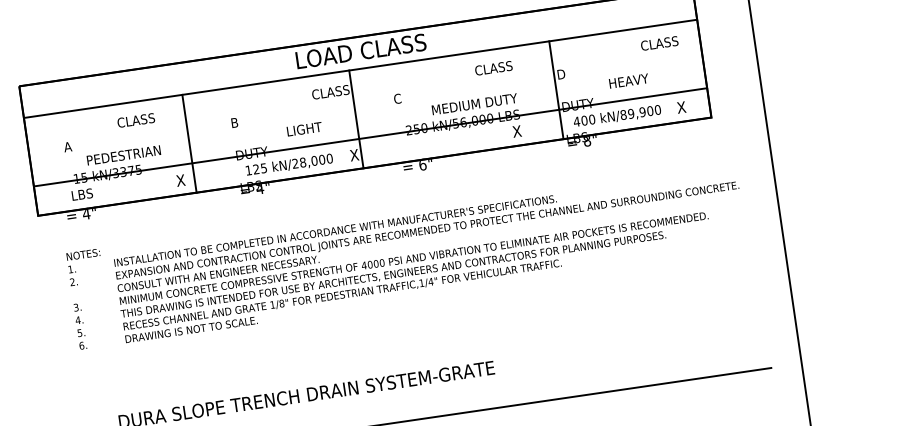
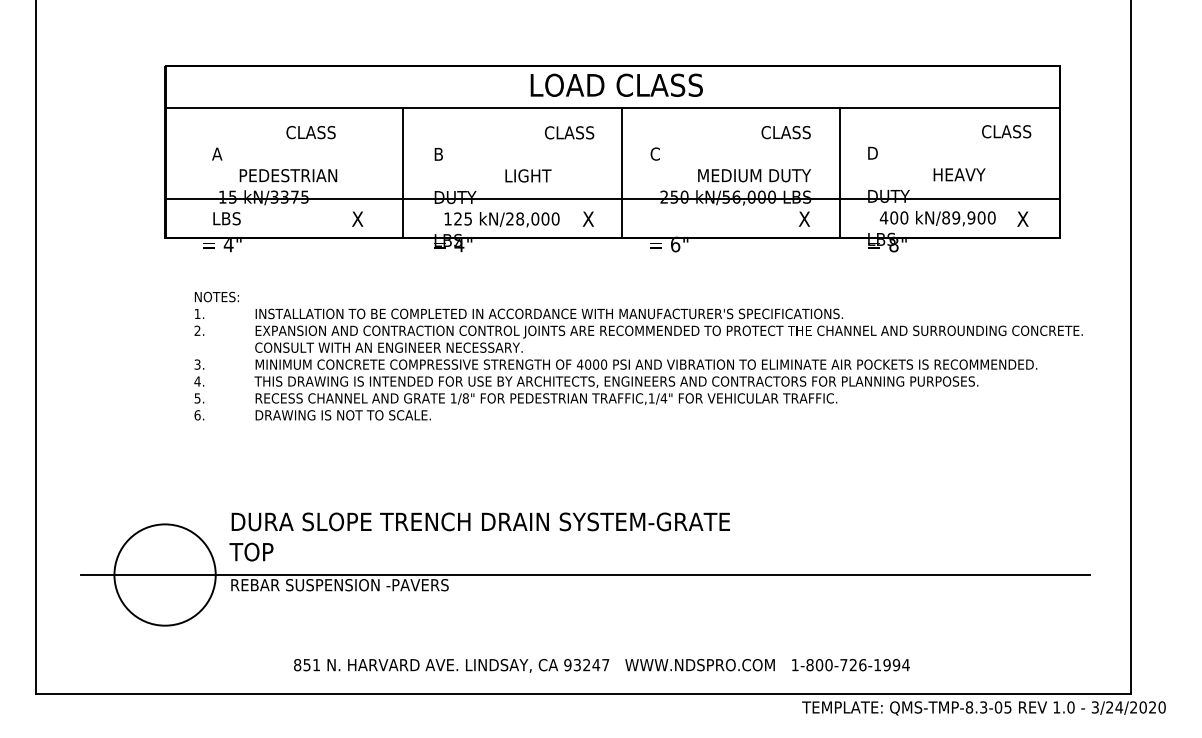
line: (556, 89) -> (840, 172), moved
line: (356, 119) -> (621, 172), moved
line: (189, 143) -> (403, 172), moved

